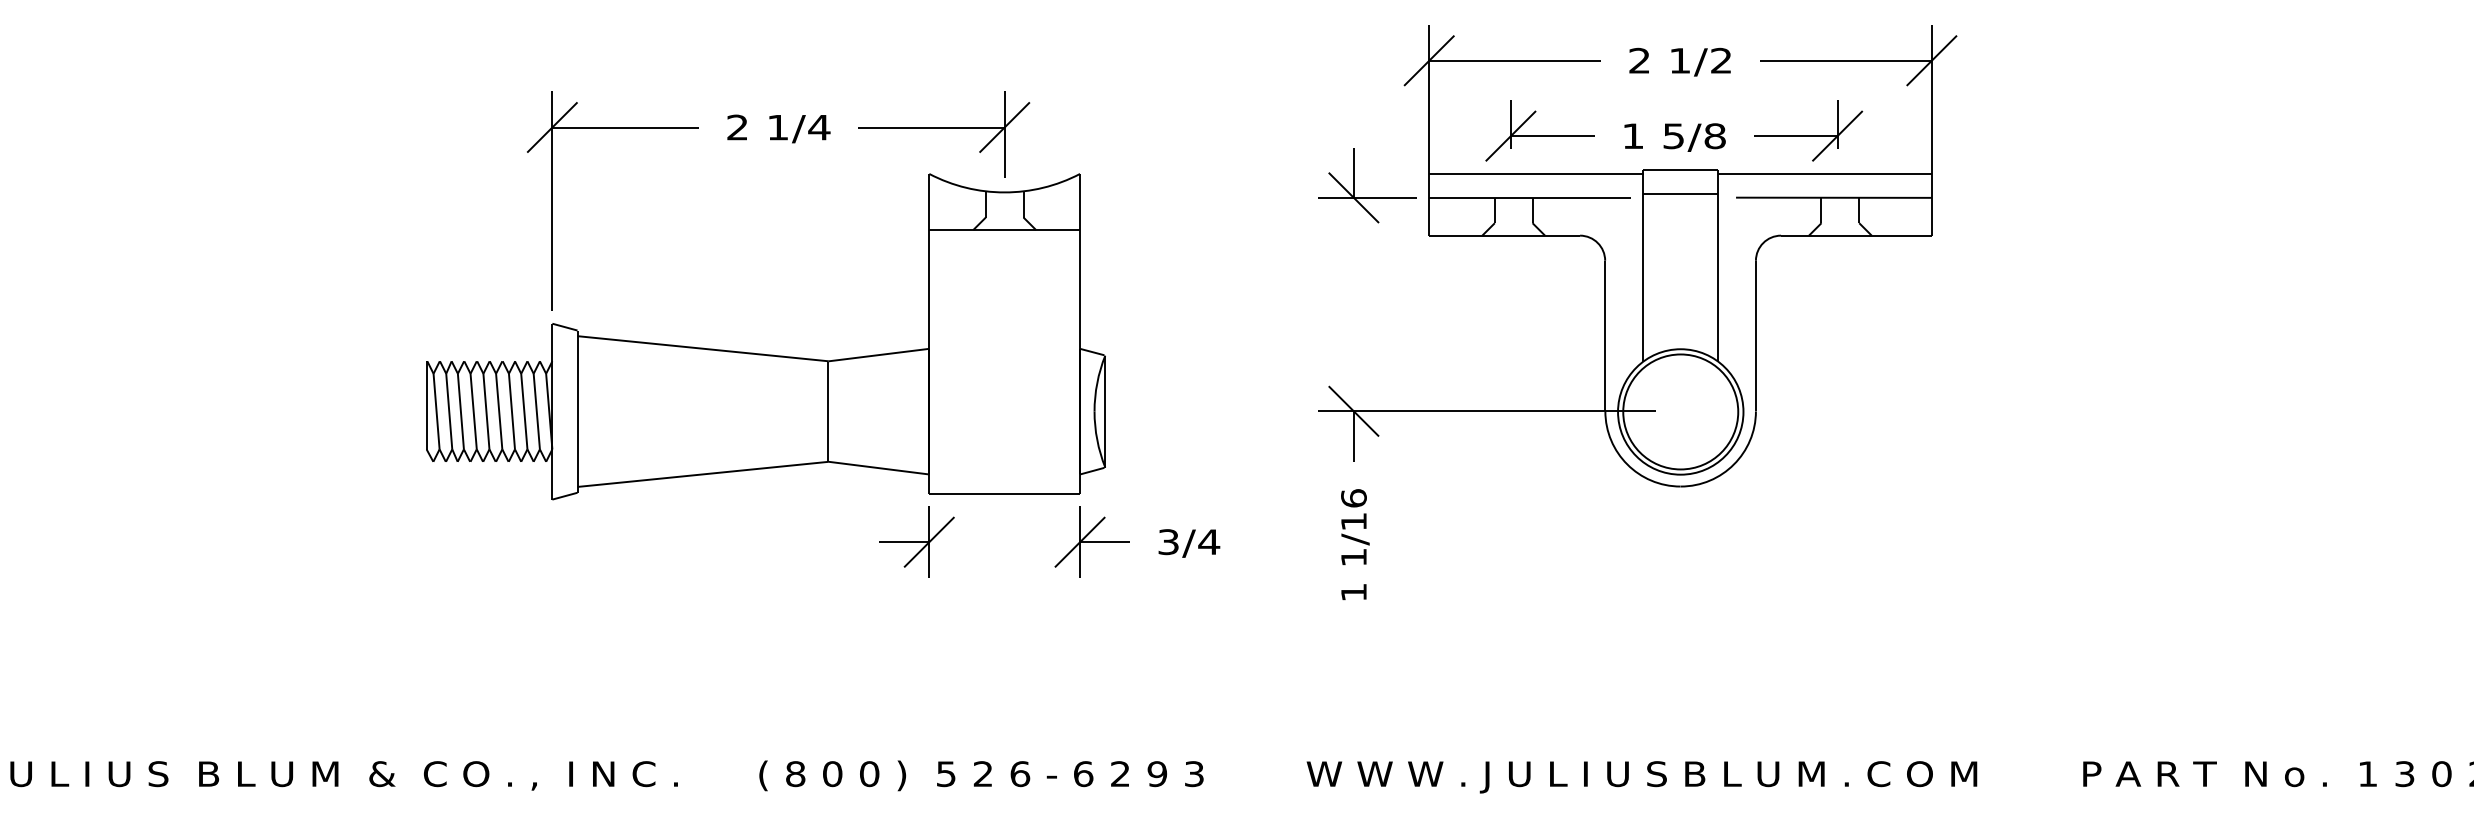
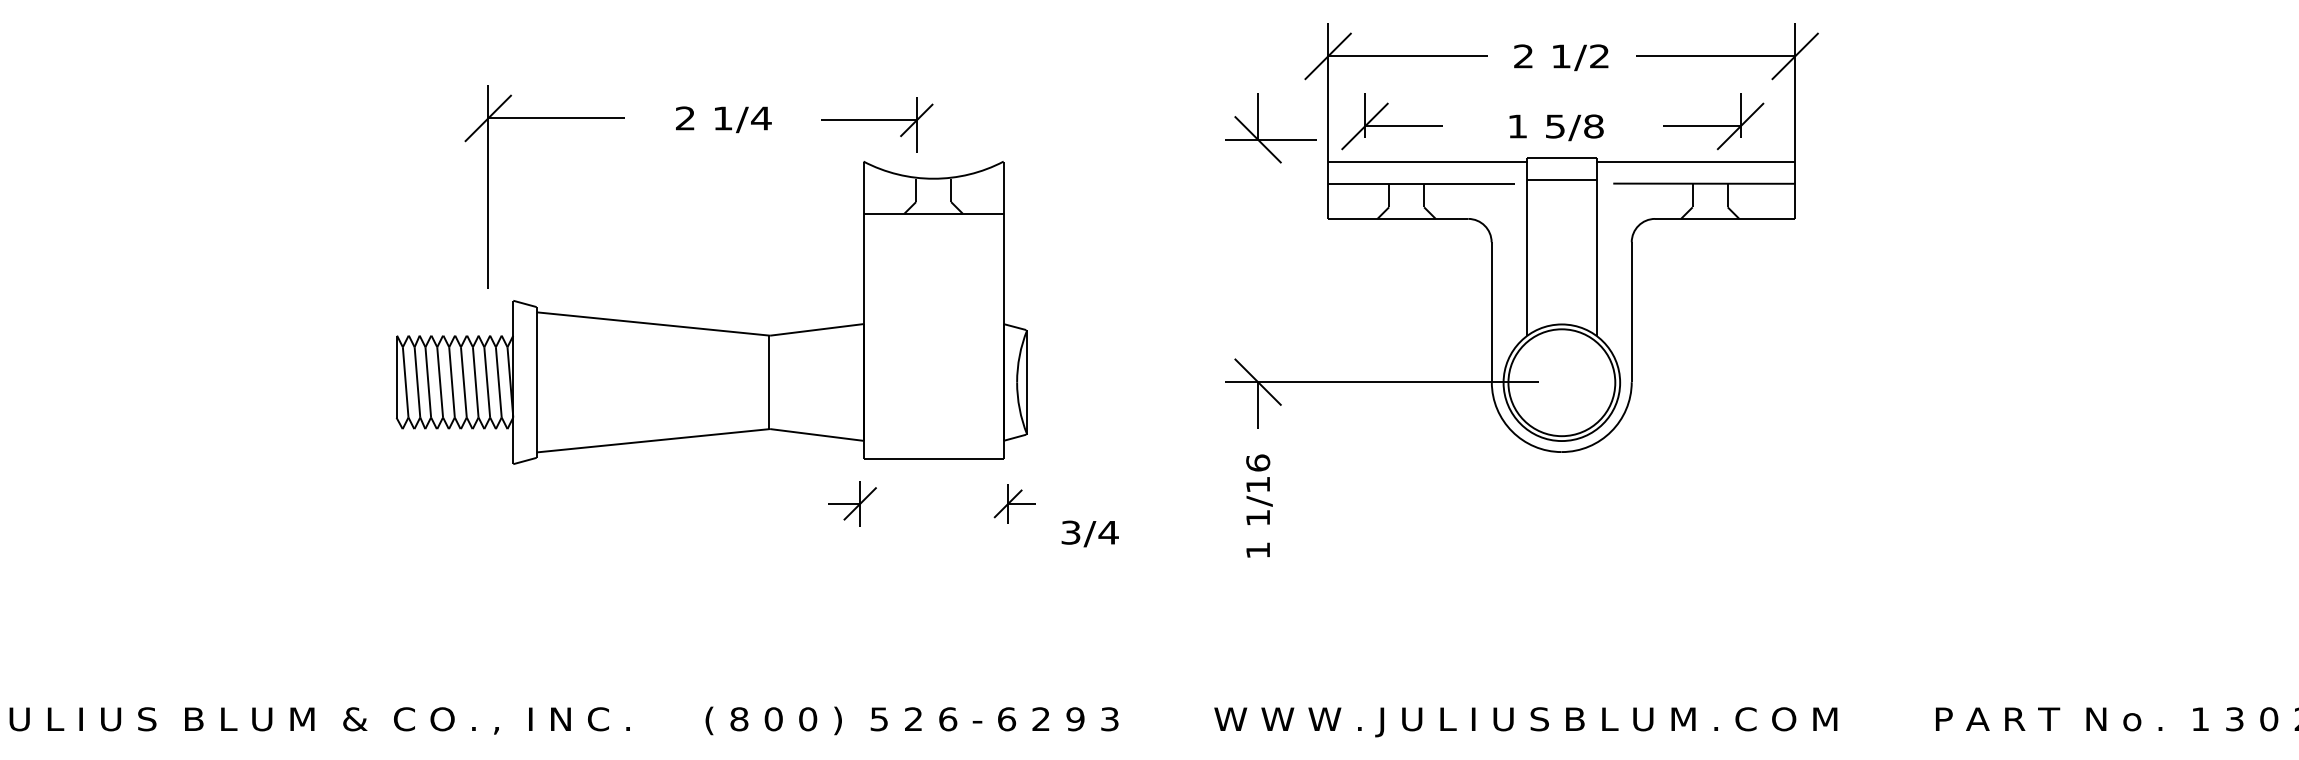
part: (1539, 130) -> (1391, 121), moved
part: (1808, 130) -> (1713, 121), moved
part: (944, 134) -> (877, 124), size x0.7
part: (1367, 197) -> (1270, 139), moved
part: (552, 200) -> (488, 186), moved
part: (917, 541) -> (852, 503), size x0.7
part: (1091, 541) -> (1014, 503), size x0.6
text: (1188, 542) -> (1089, 533), moved

